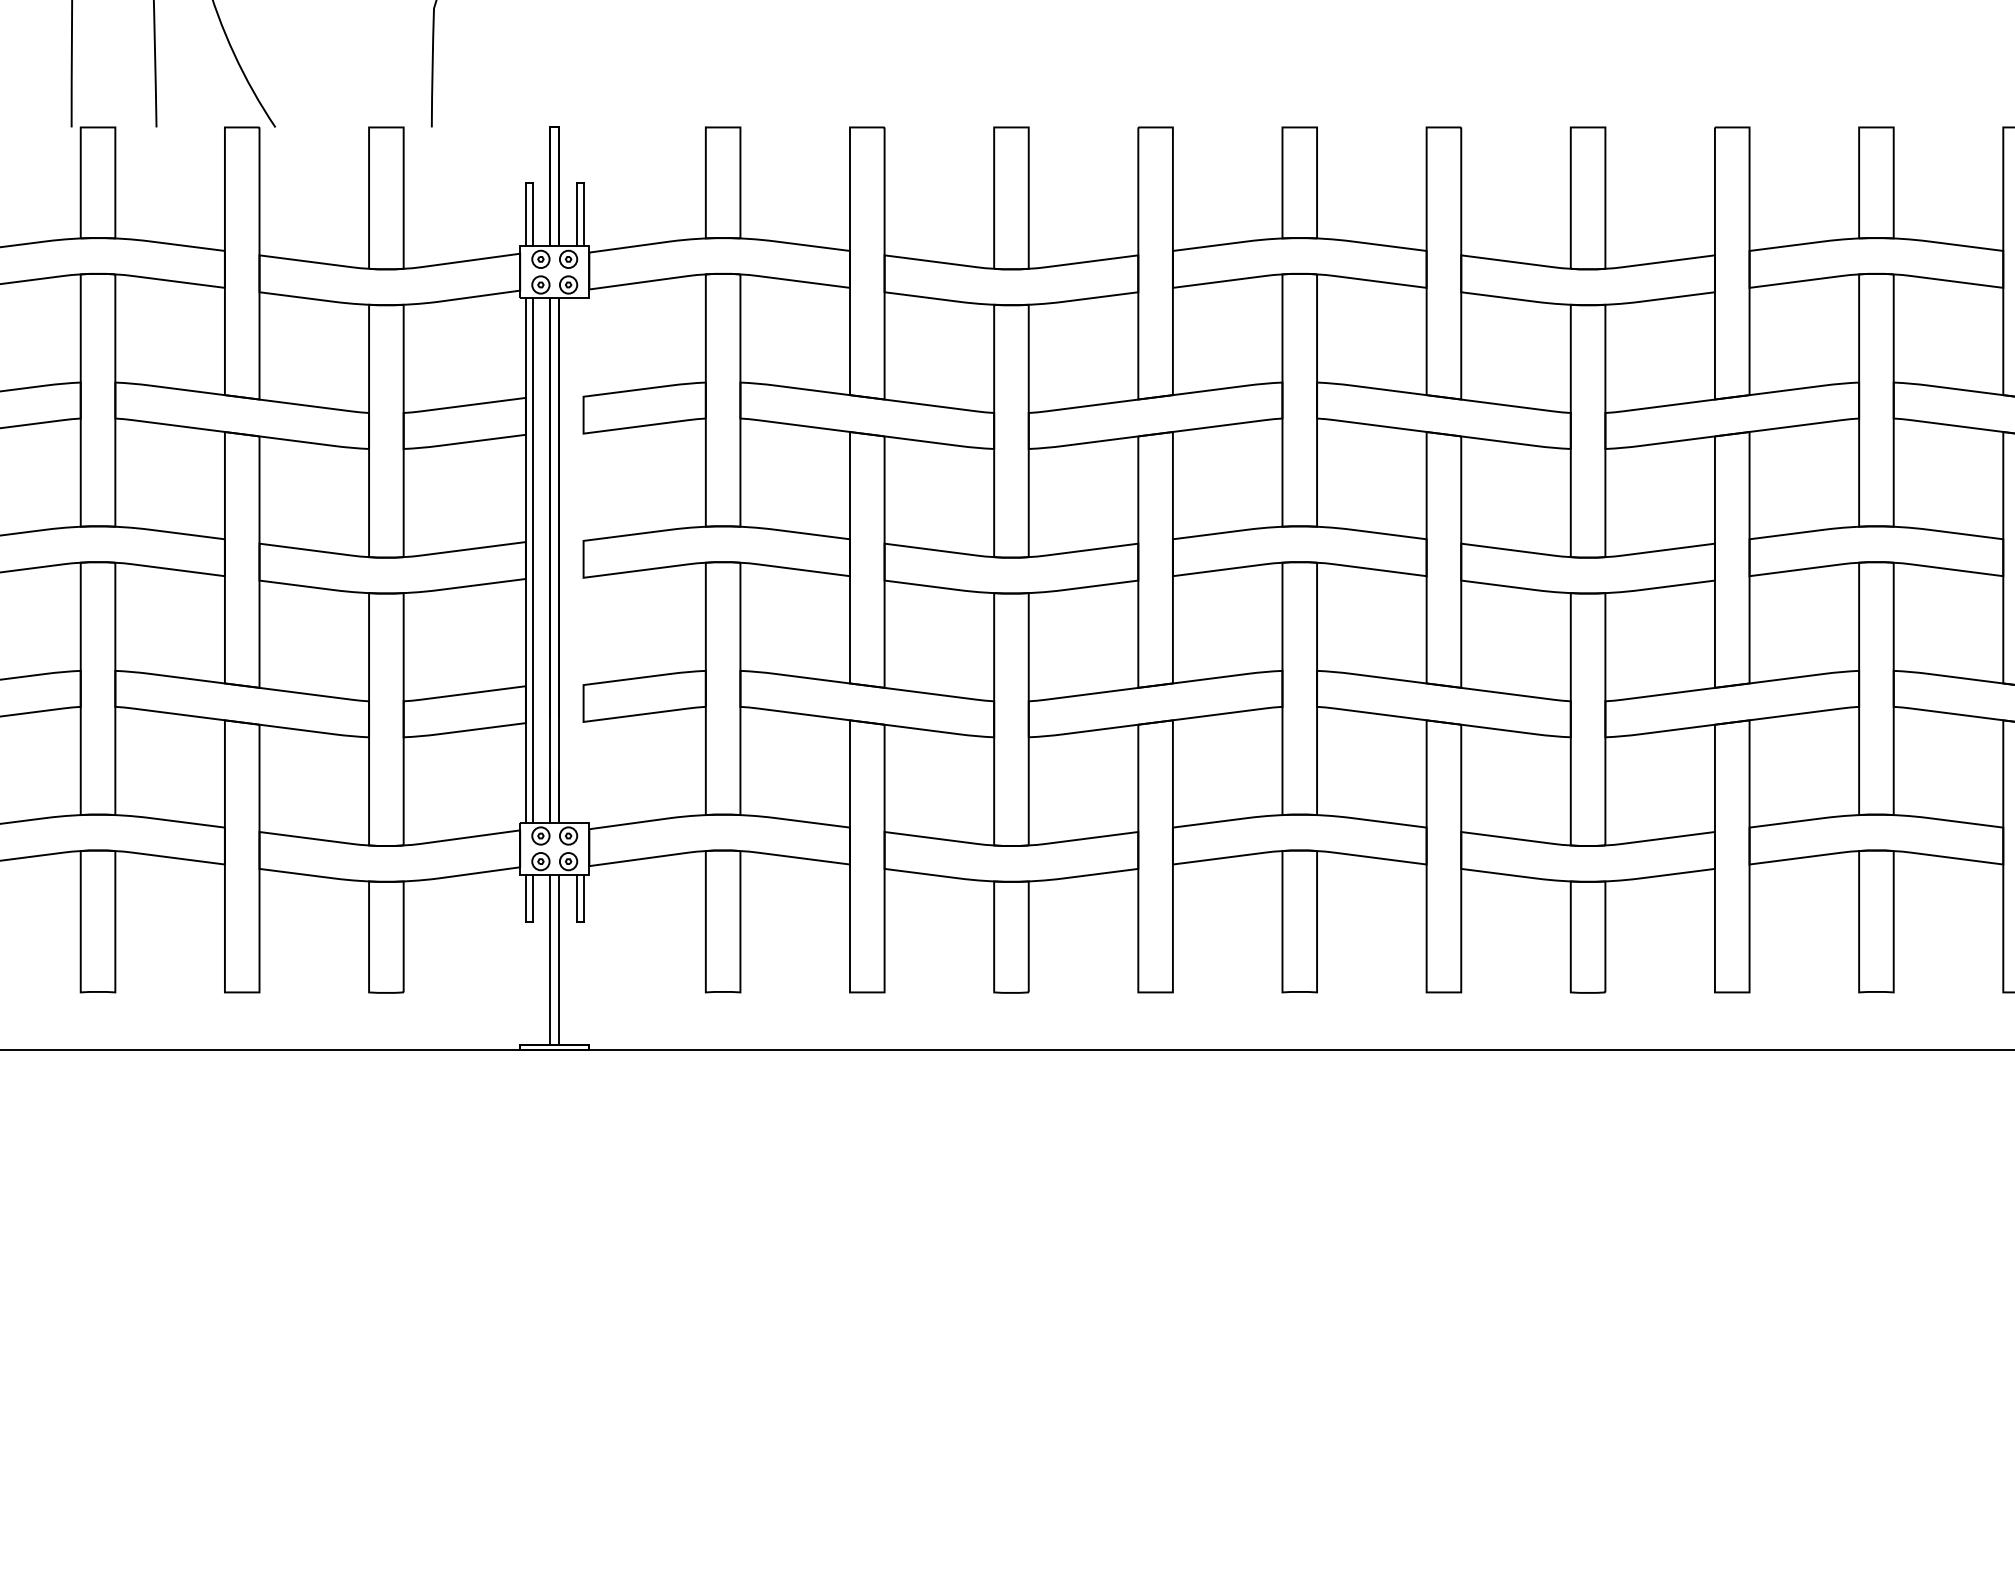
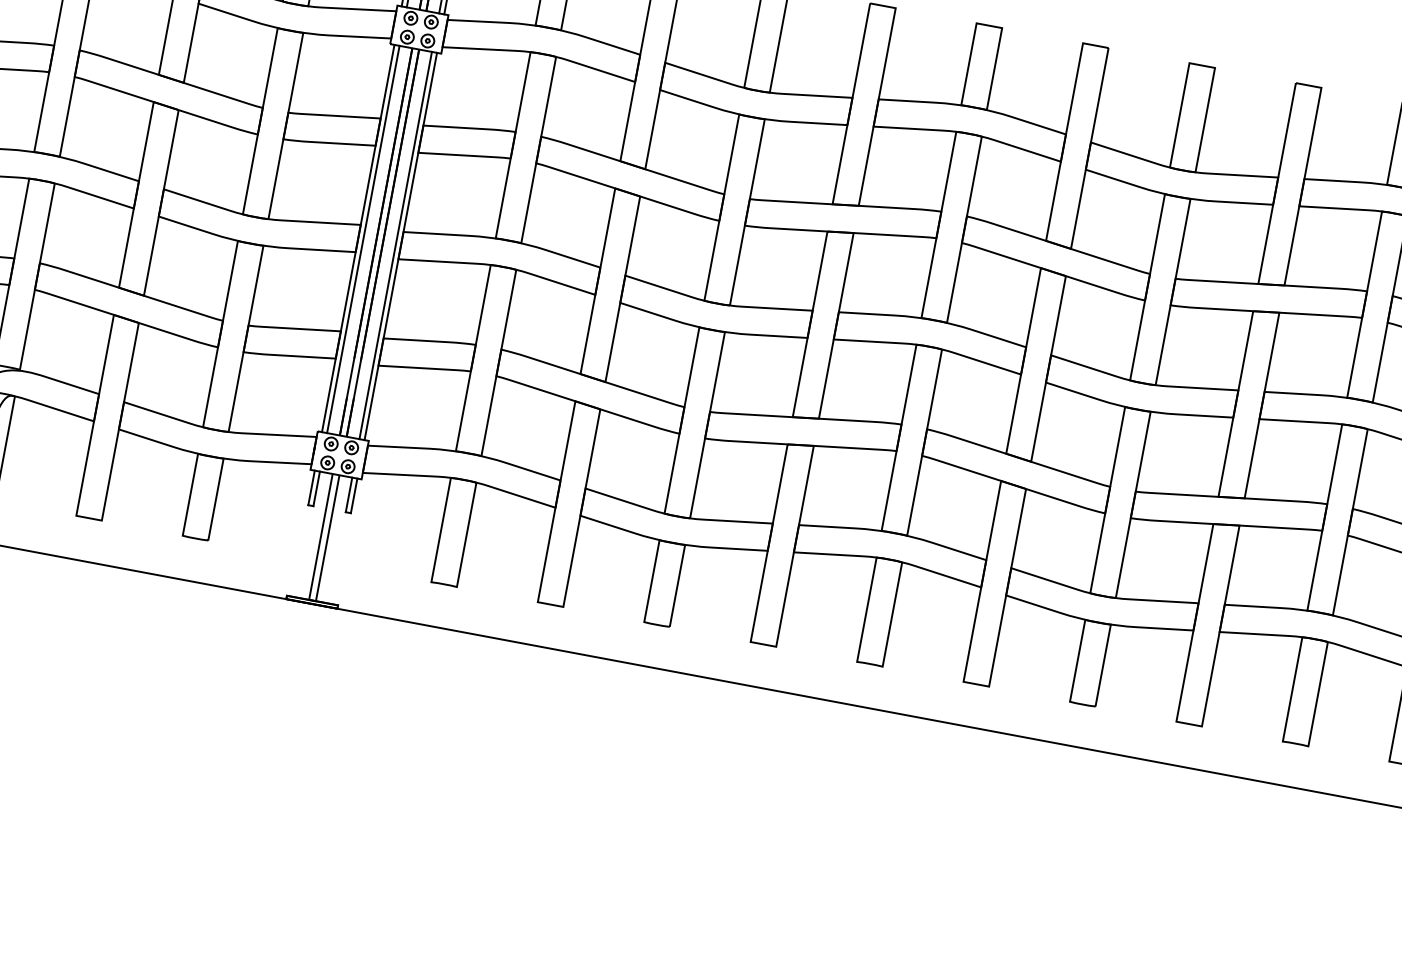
line: (576, 560) -> (395, 245), added
line: (583, 560) -> (400, 246), added

